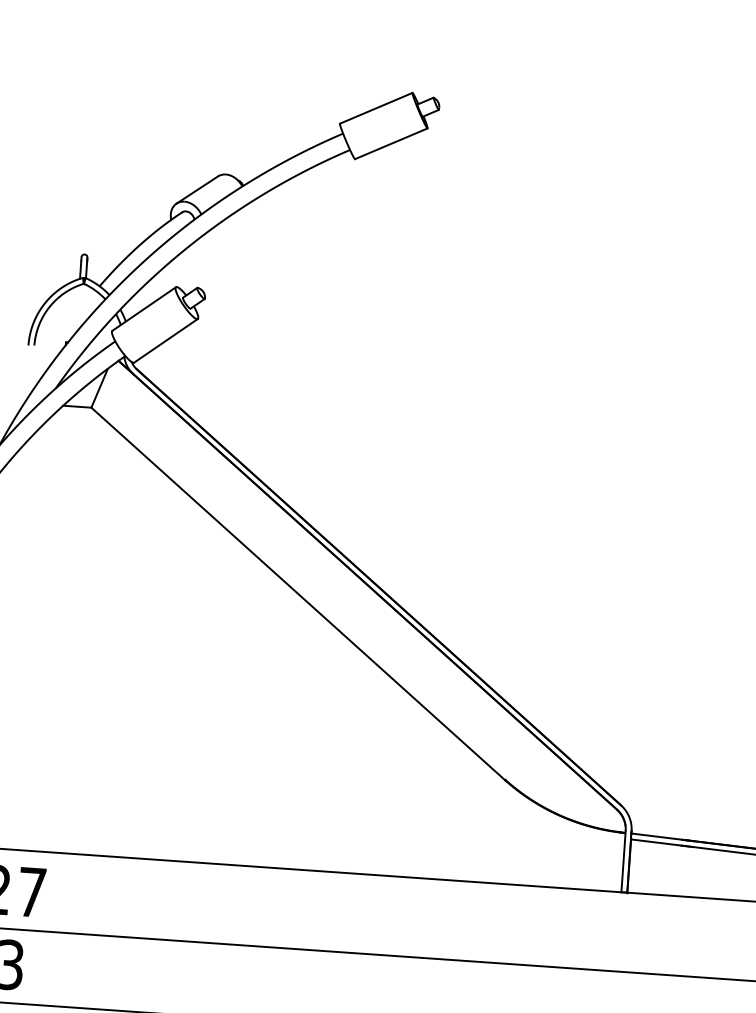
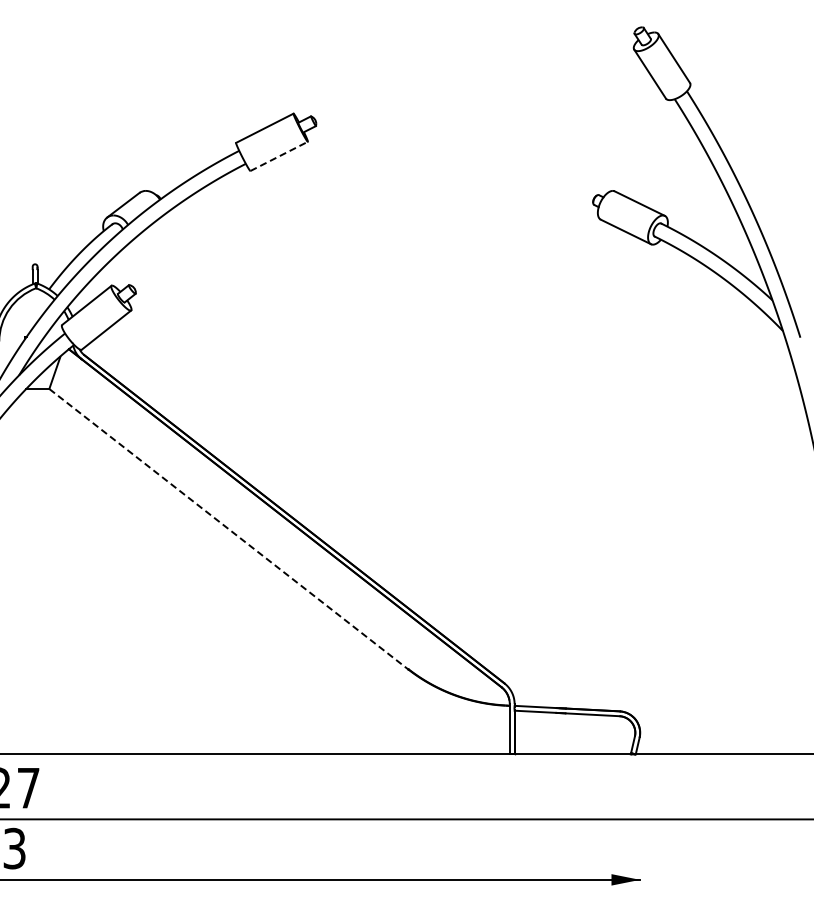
line: (391, 143) -> (279, 156), solid -> dashed
line: (297, 594) -> (228, 529), solid -> dashed

